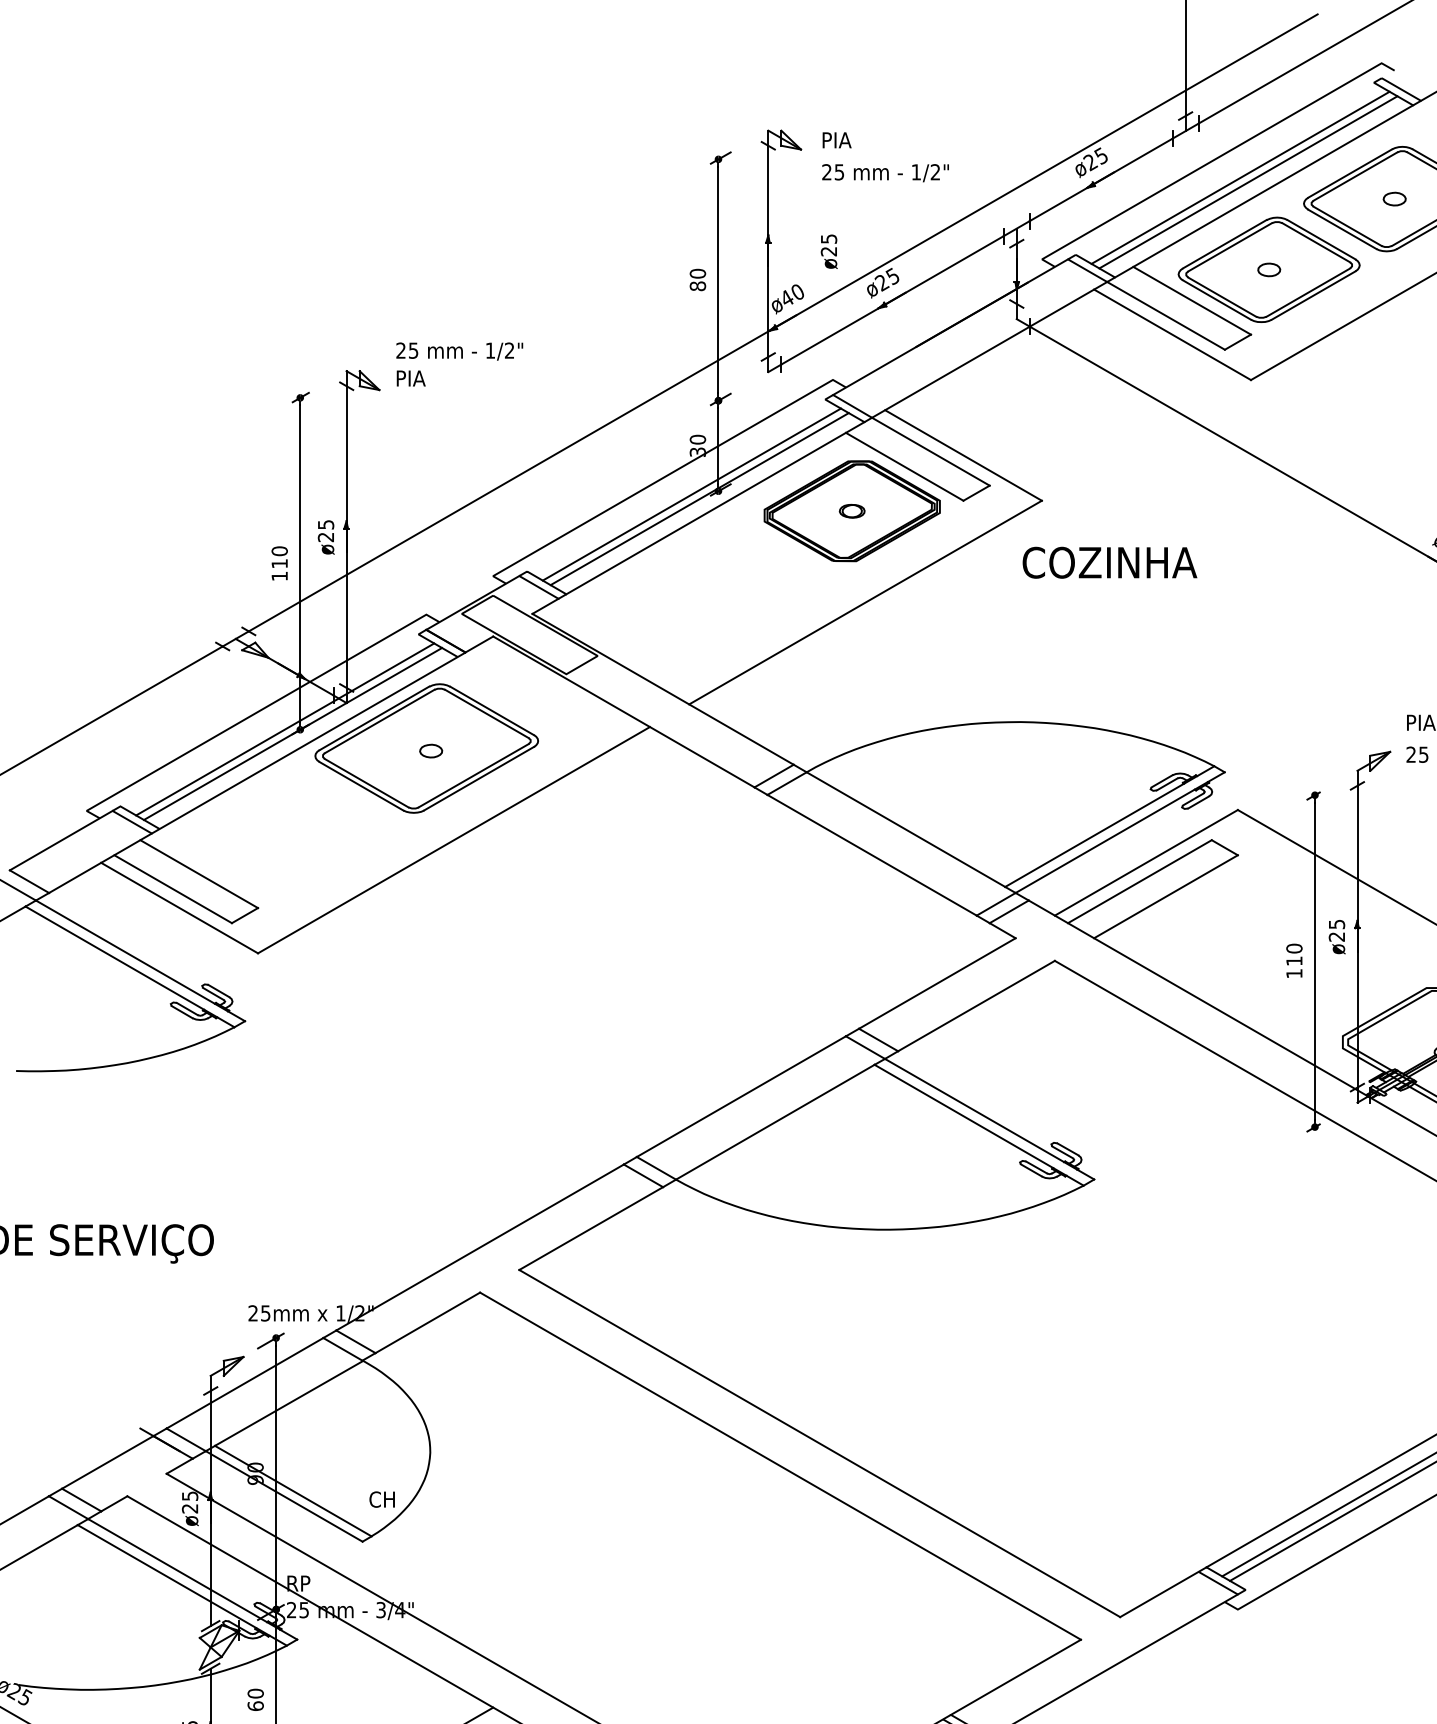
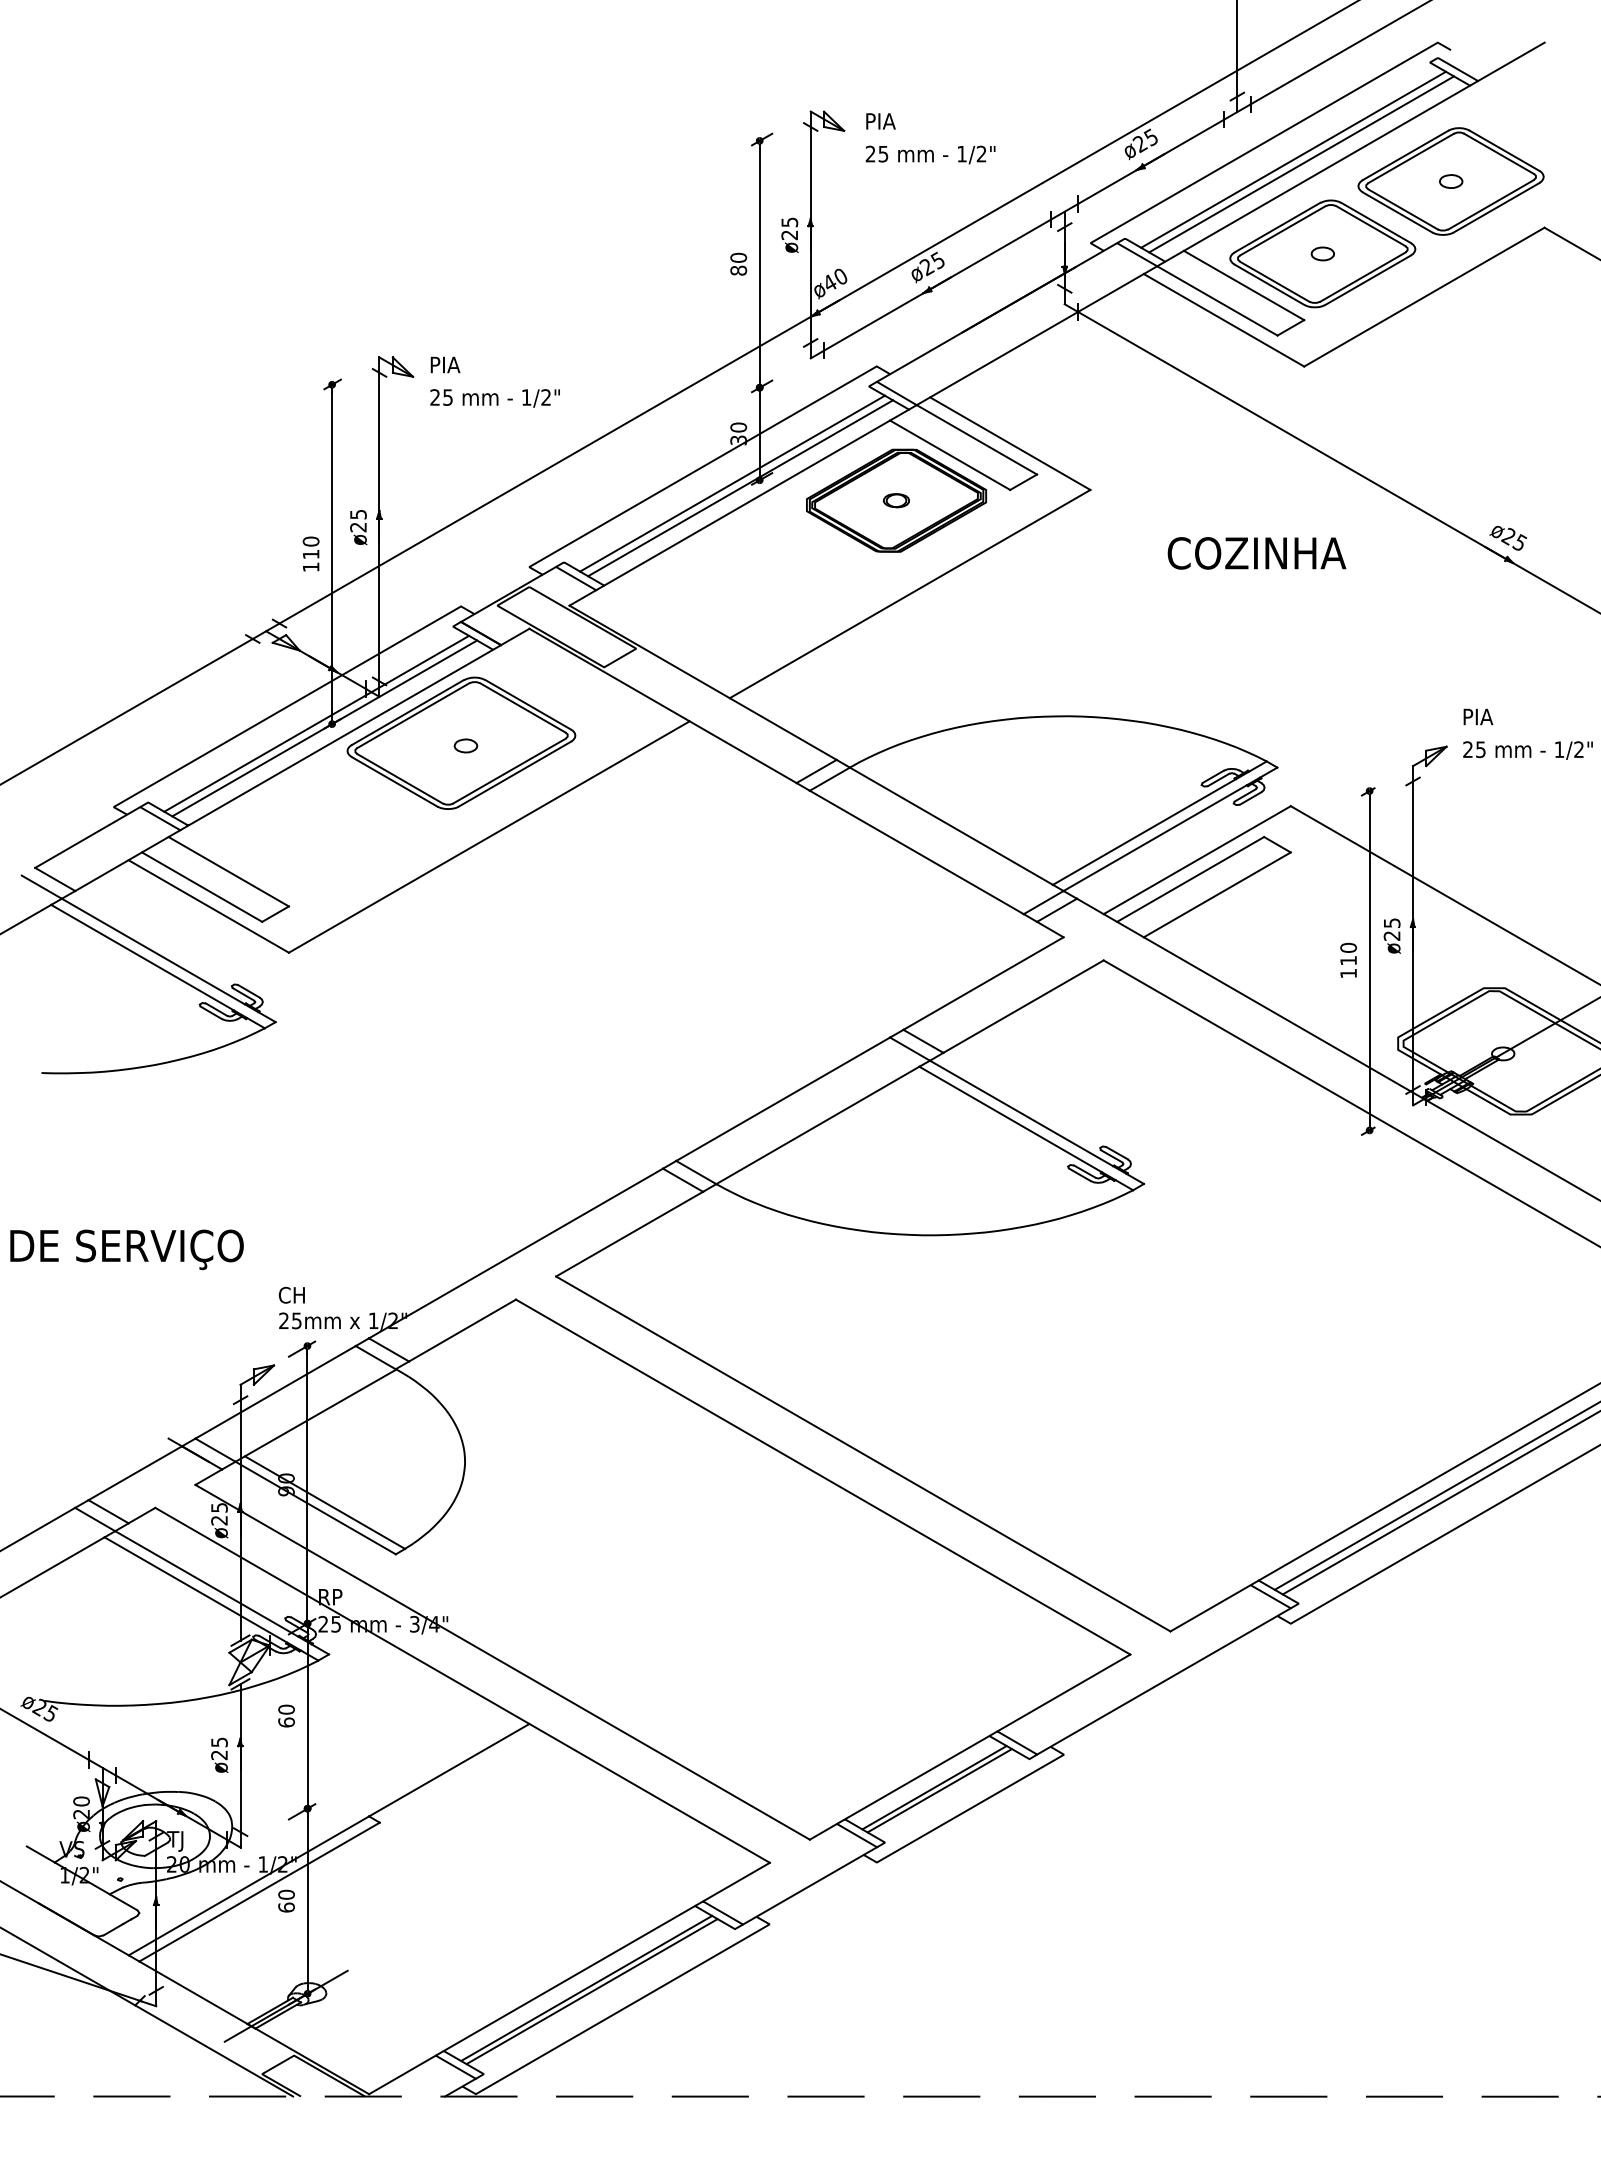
text: (828, 250) -> (789, 234), moved
text: (459, 351) -> (494, 398), moved
text: (1109, 562) -> (1256, 553), moved
text: (381, 1498) -> (291, 1294), moved

